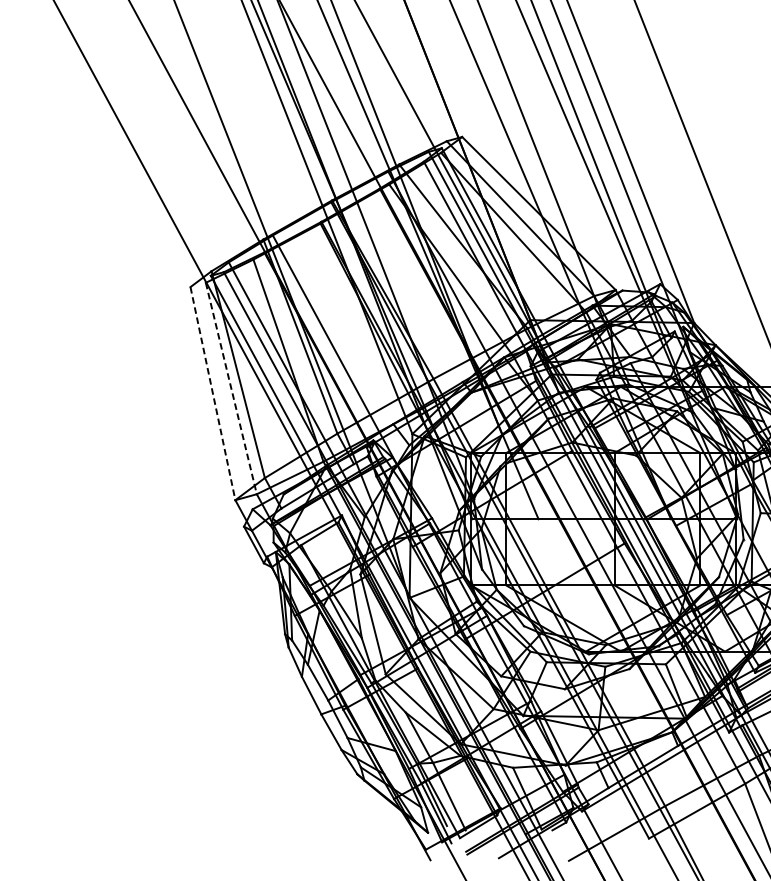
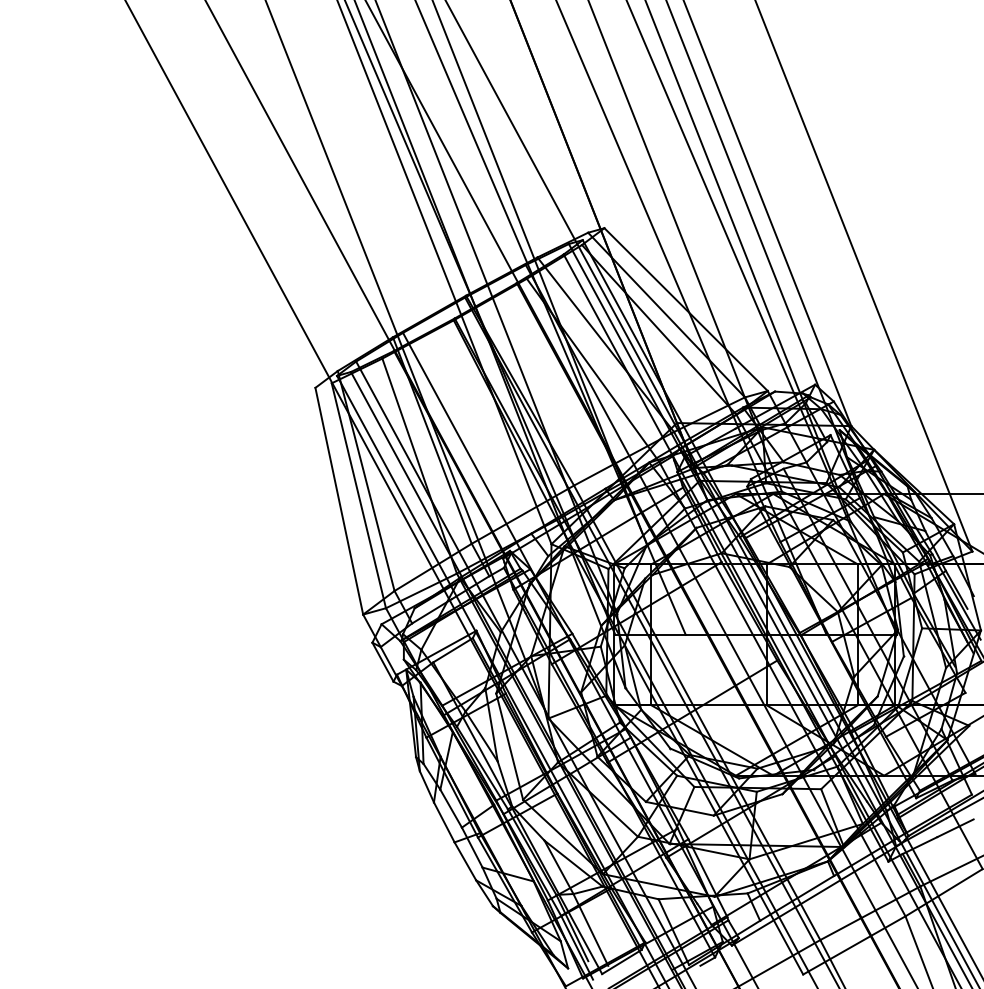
line: (230, 388) -> (358, 495), dashed -> solid
line: (213, 393) -> (339, 501), dashed -> solid

